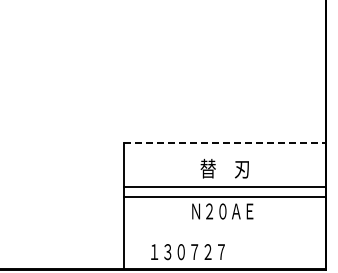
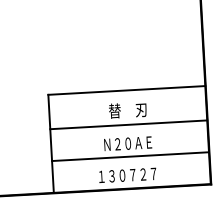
line: (224, 143) -> (126, 90), dashed -> solid
line: (224, 197) -> (130, 156), moved
text: (187, 252) -> (127, 175), moved

